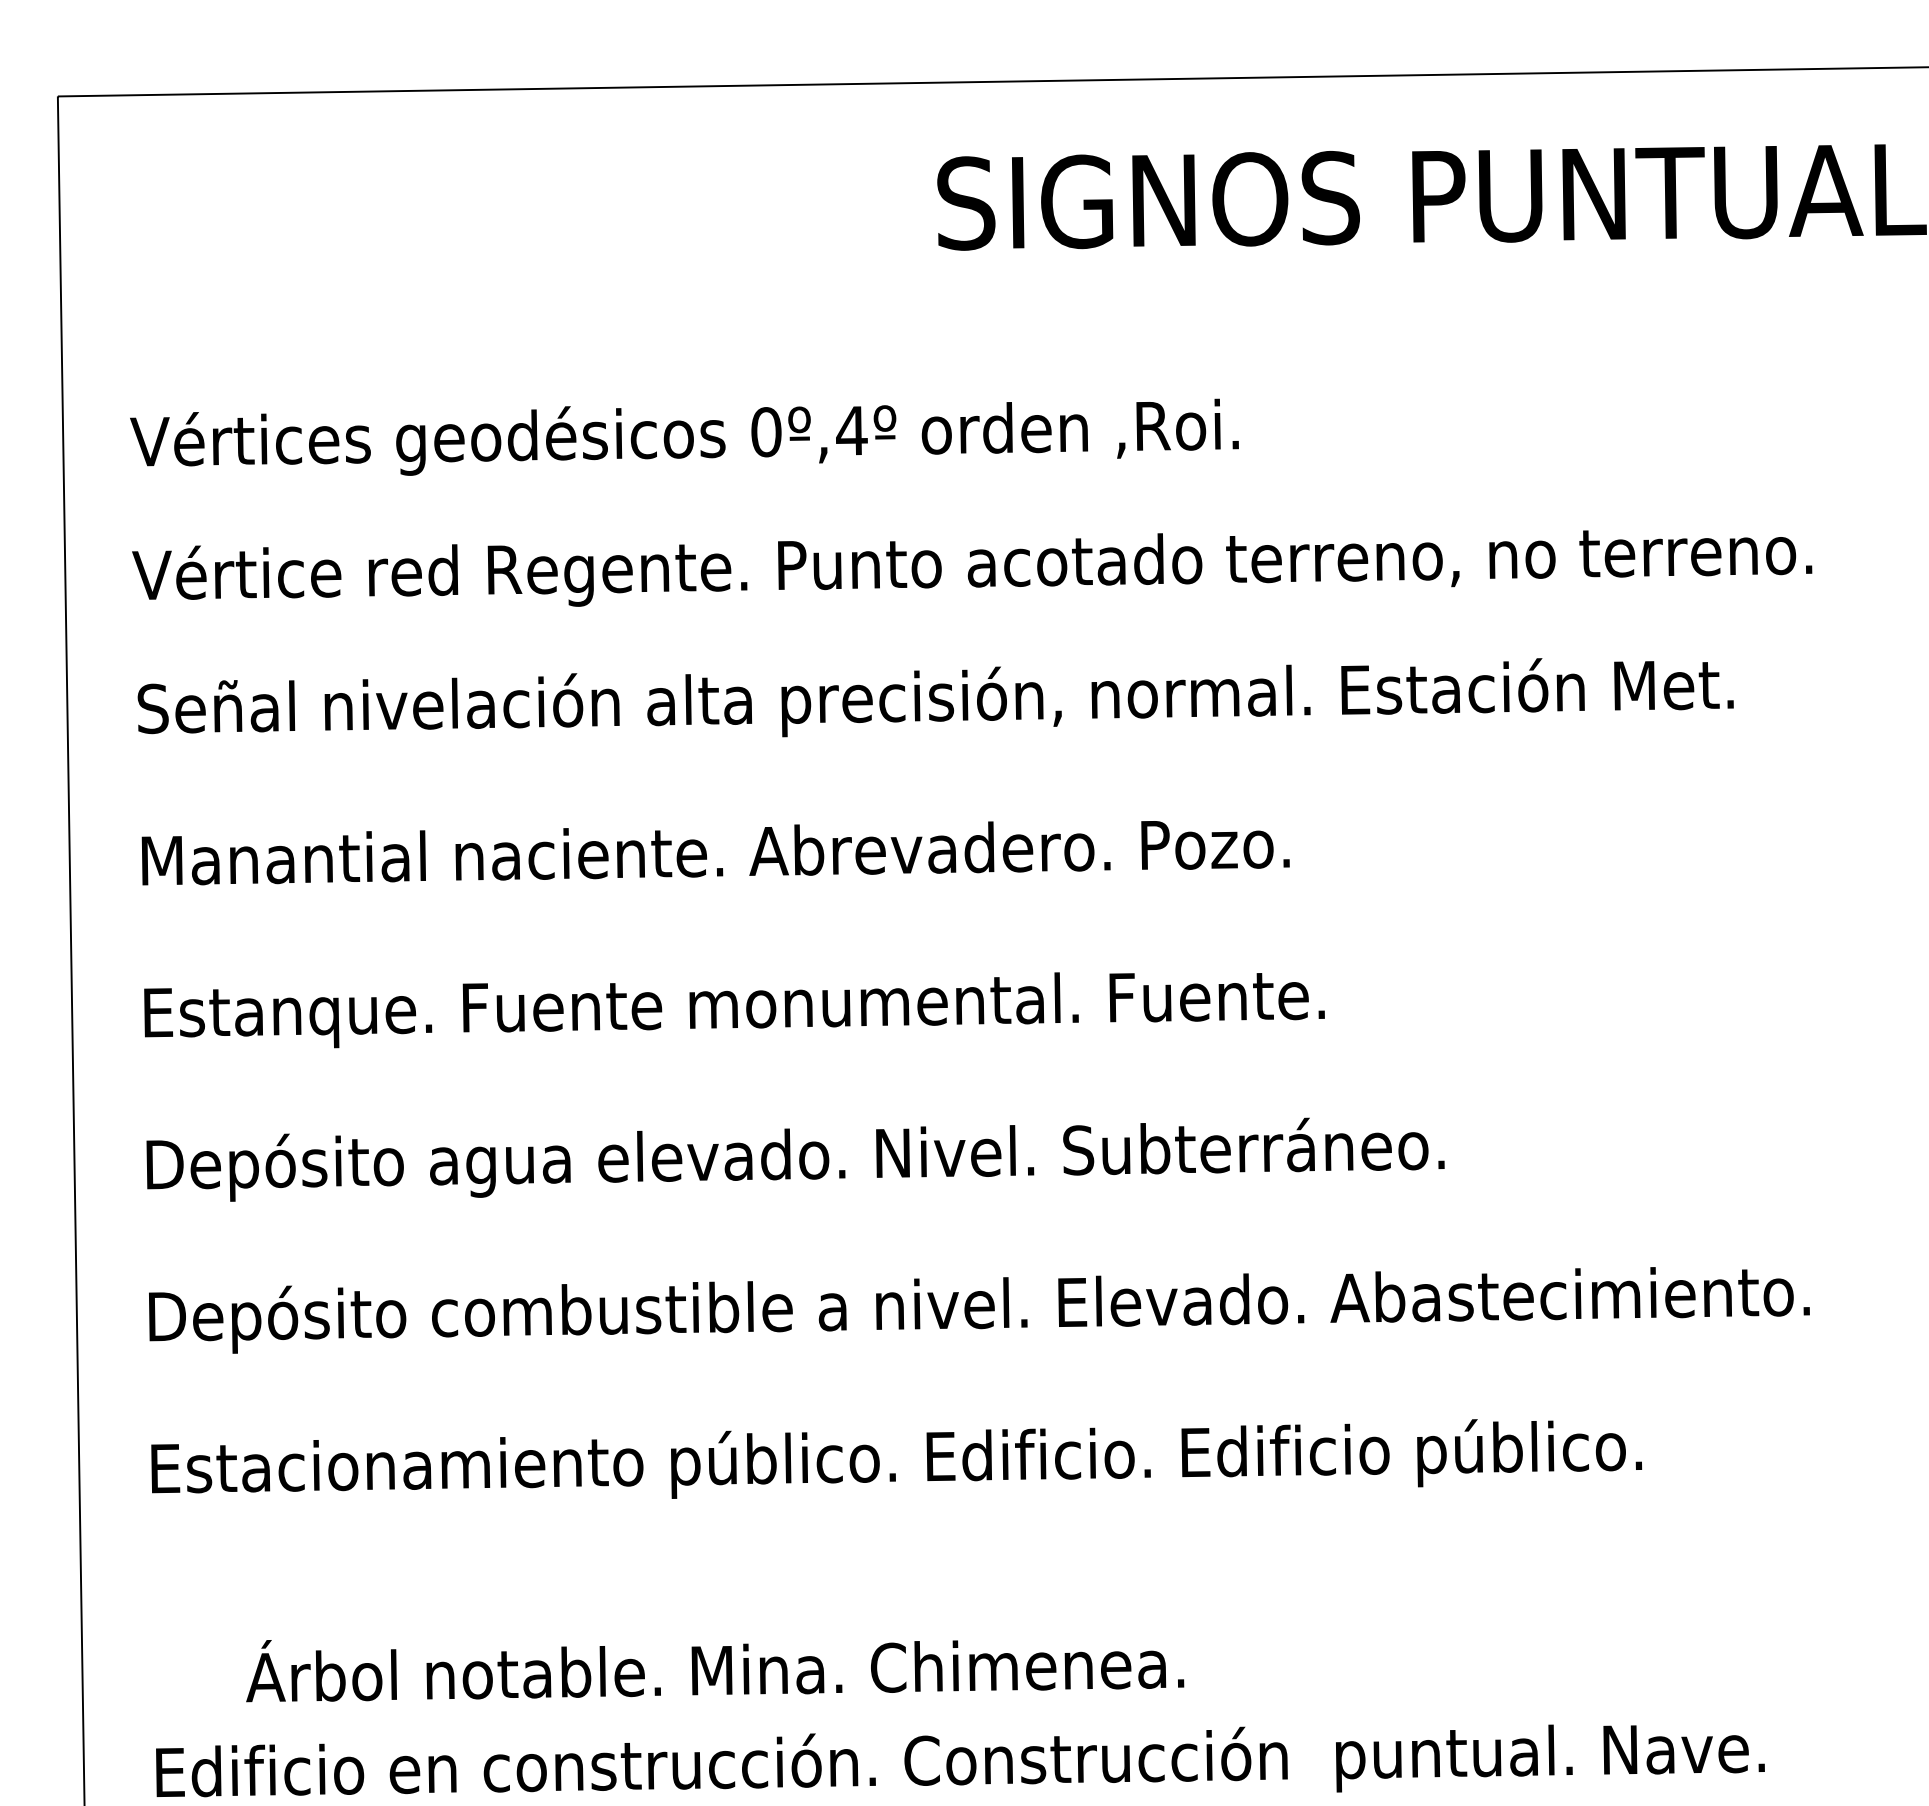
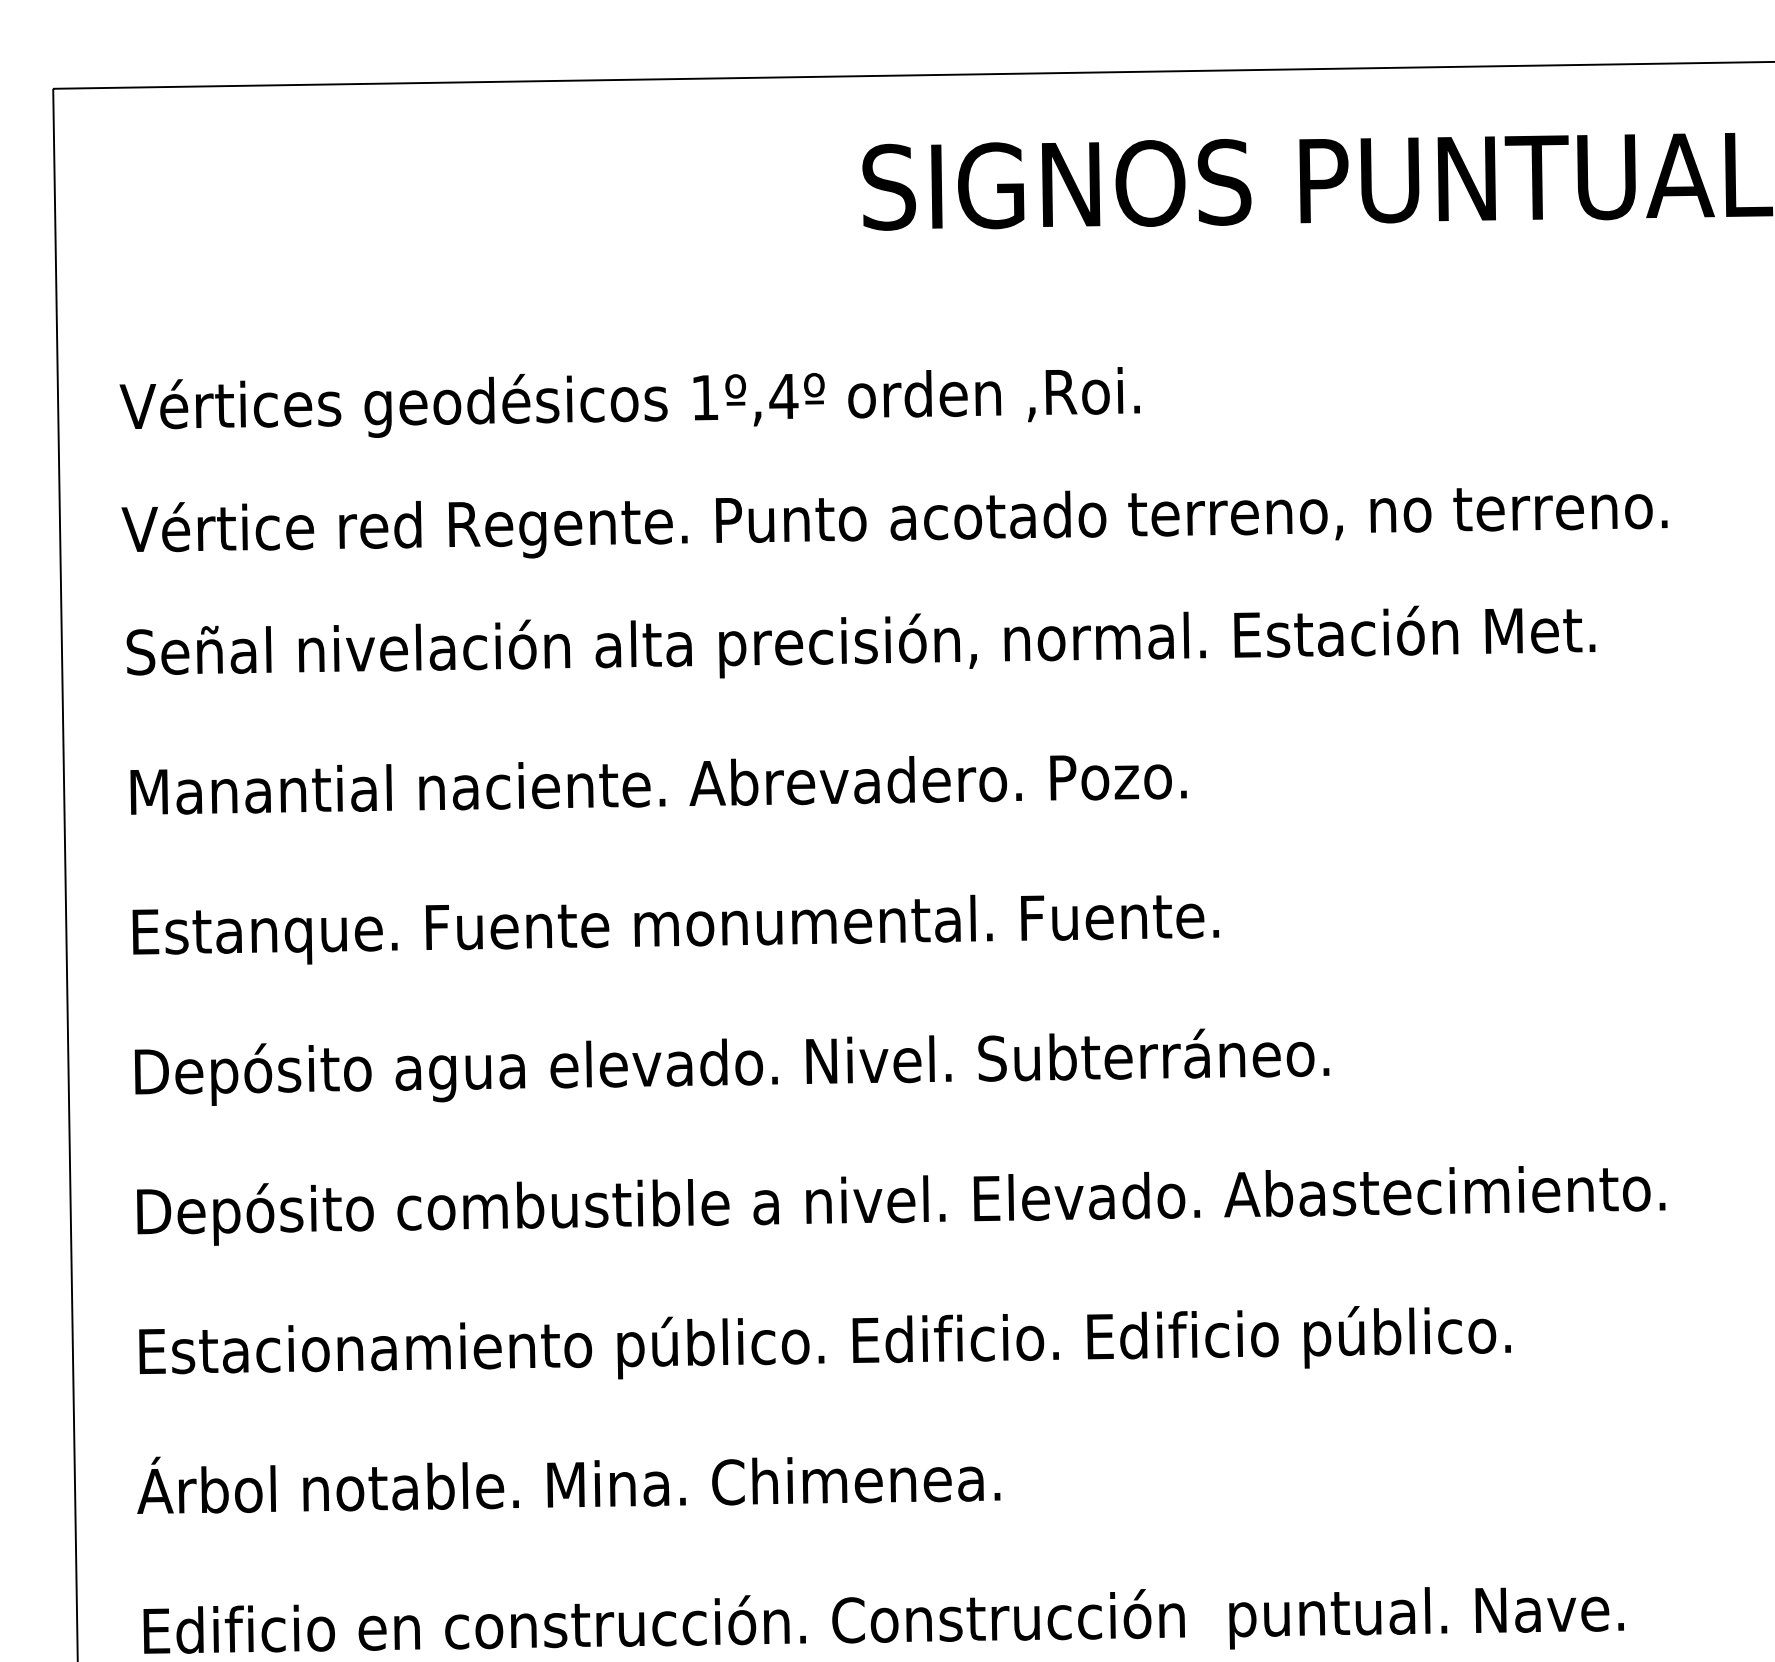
text: (766, 432) -> (705, 398), 0º,4º -> 1º,4º
text: (715, 1671) -> (569, 1485), moved

